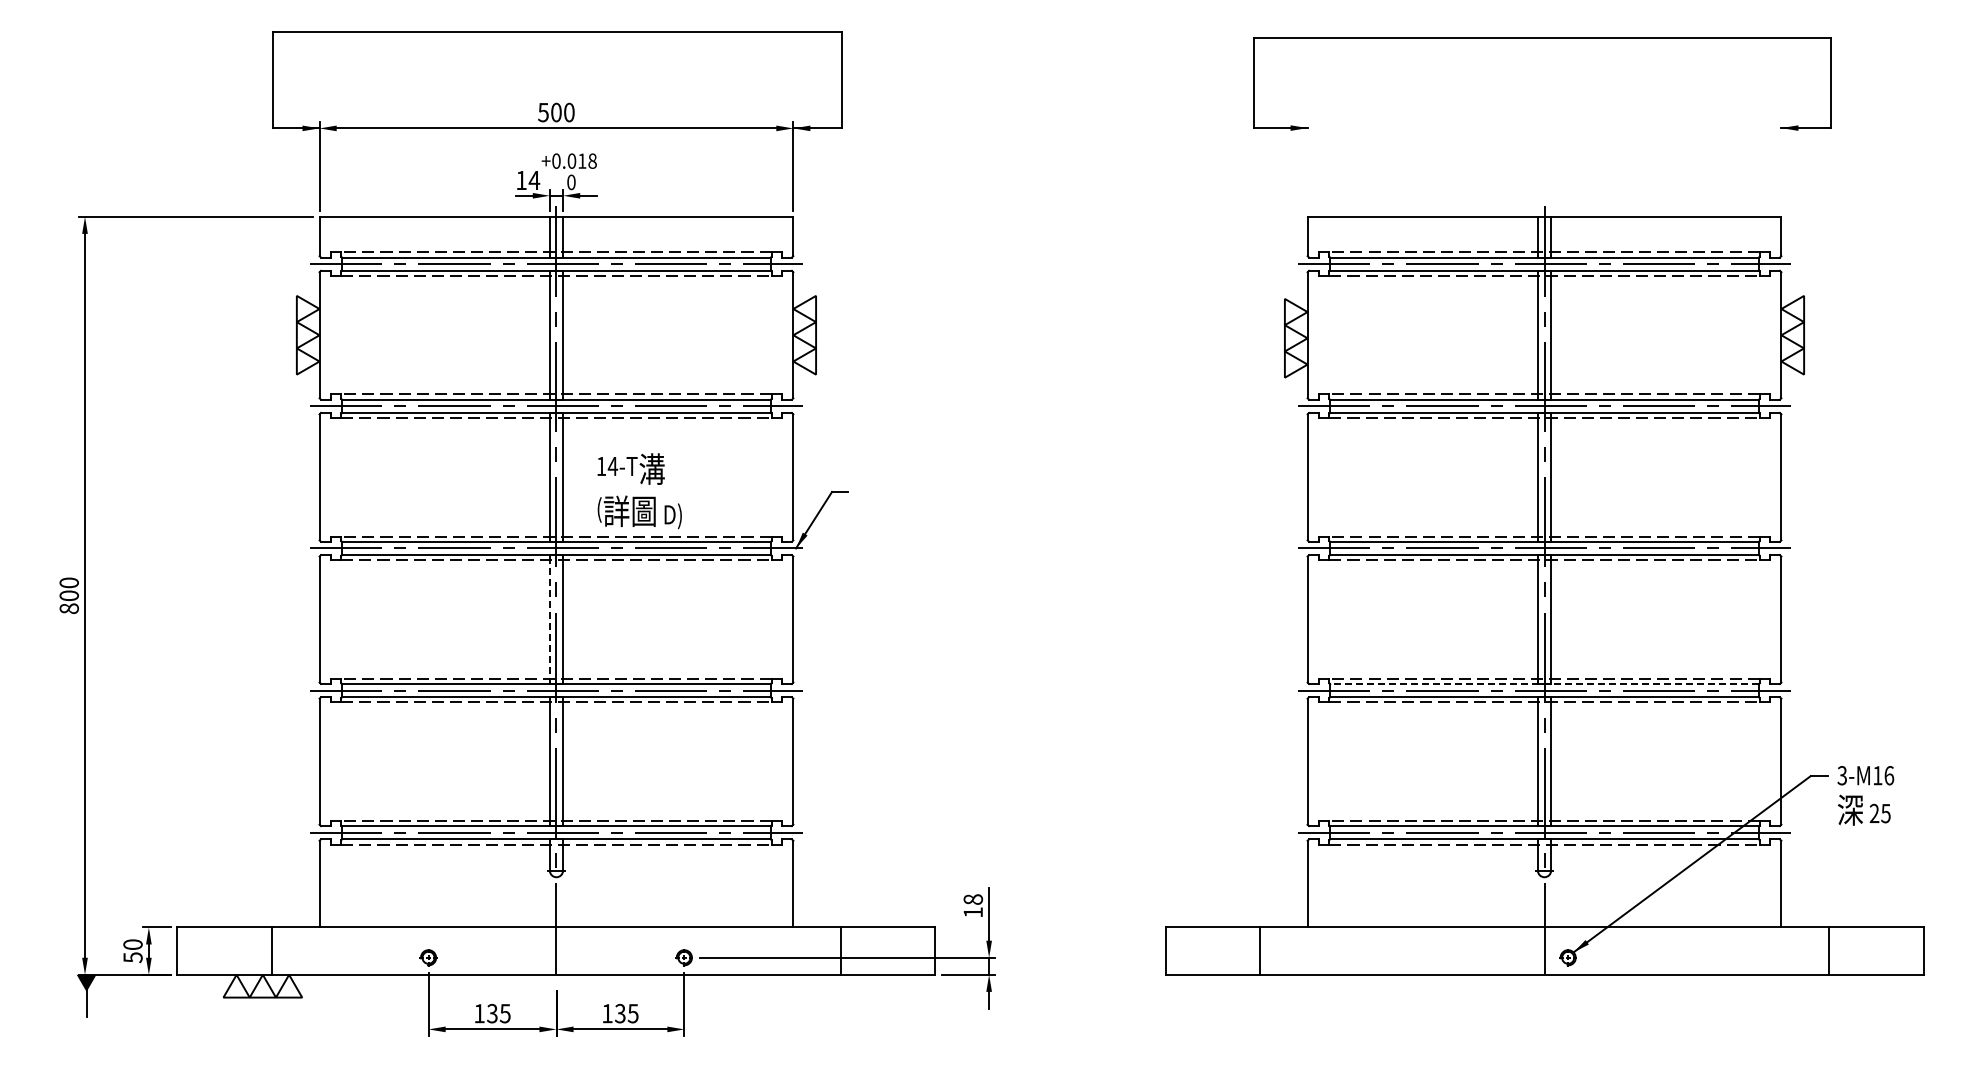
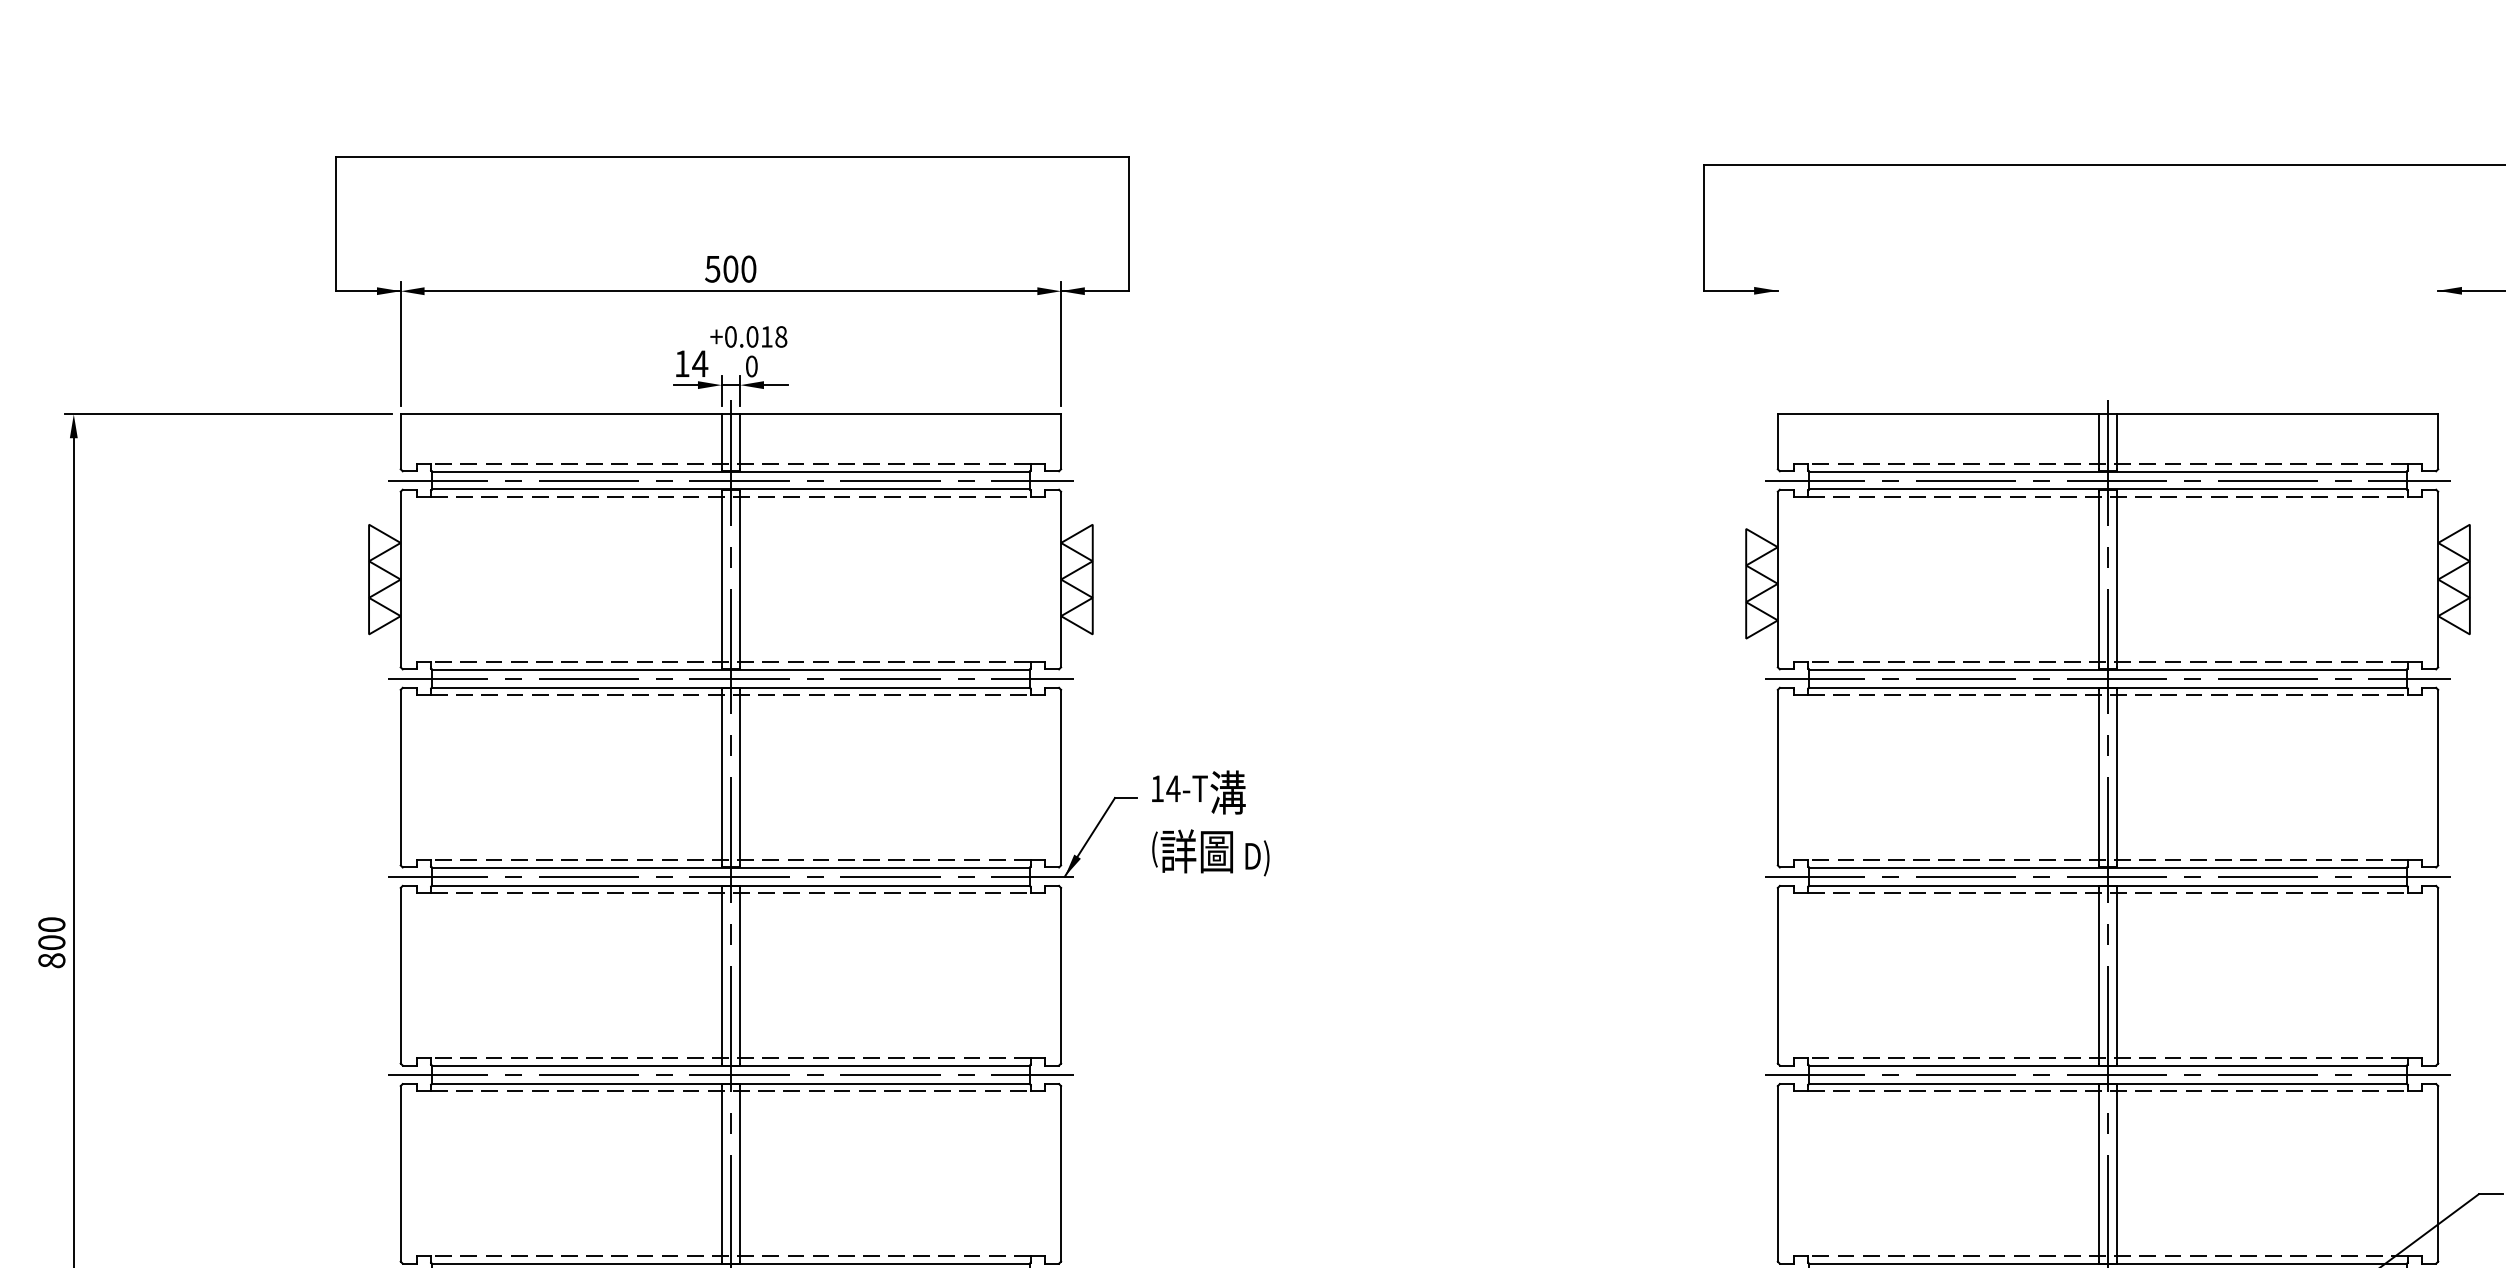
text: (639, 491) -> (1210, 823), moved
line: (549, 620) -> (721, 977), dashed -> solid
line: (1544, 684) -> (2108, 1066), dashed -> solid

